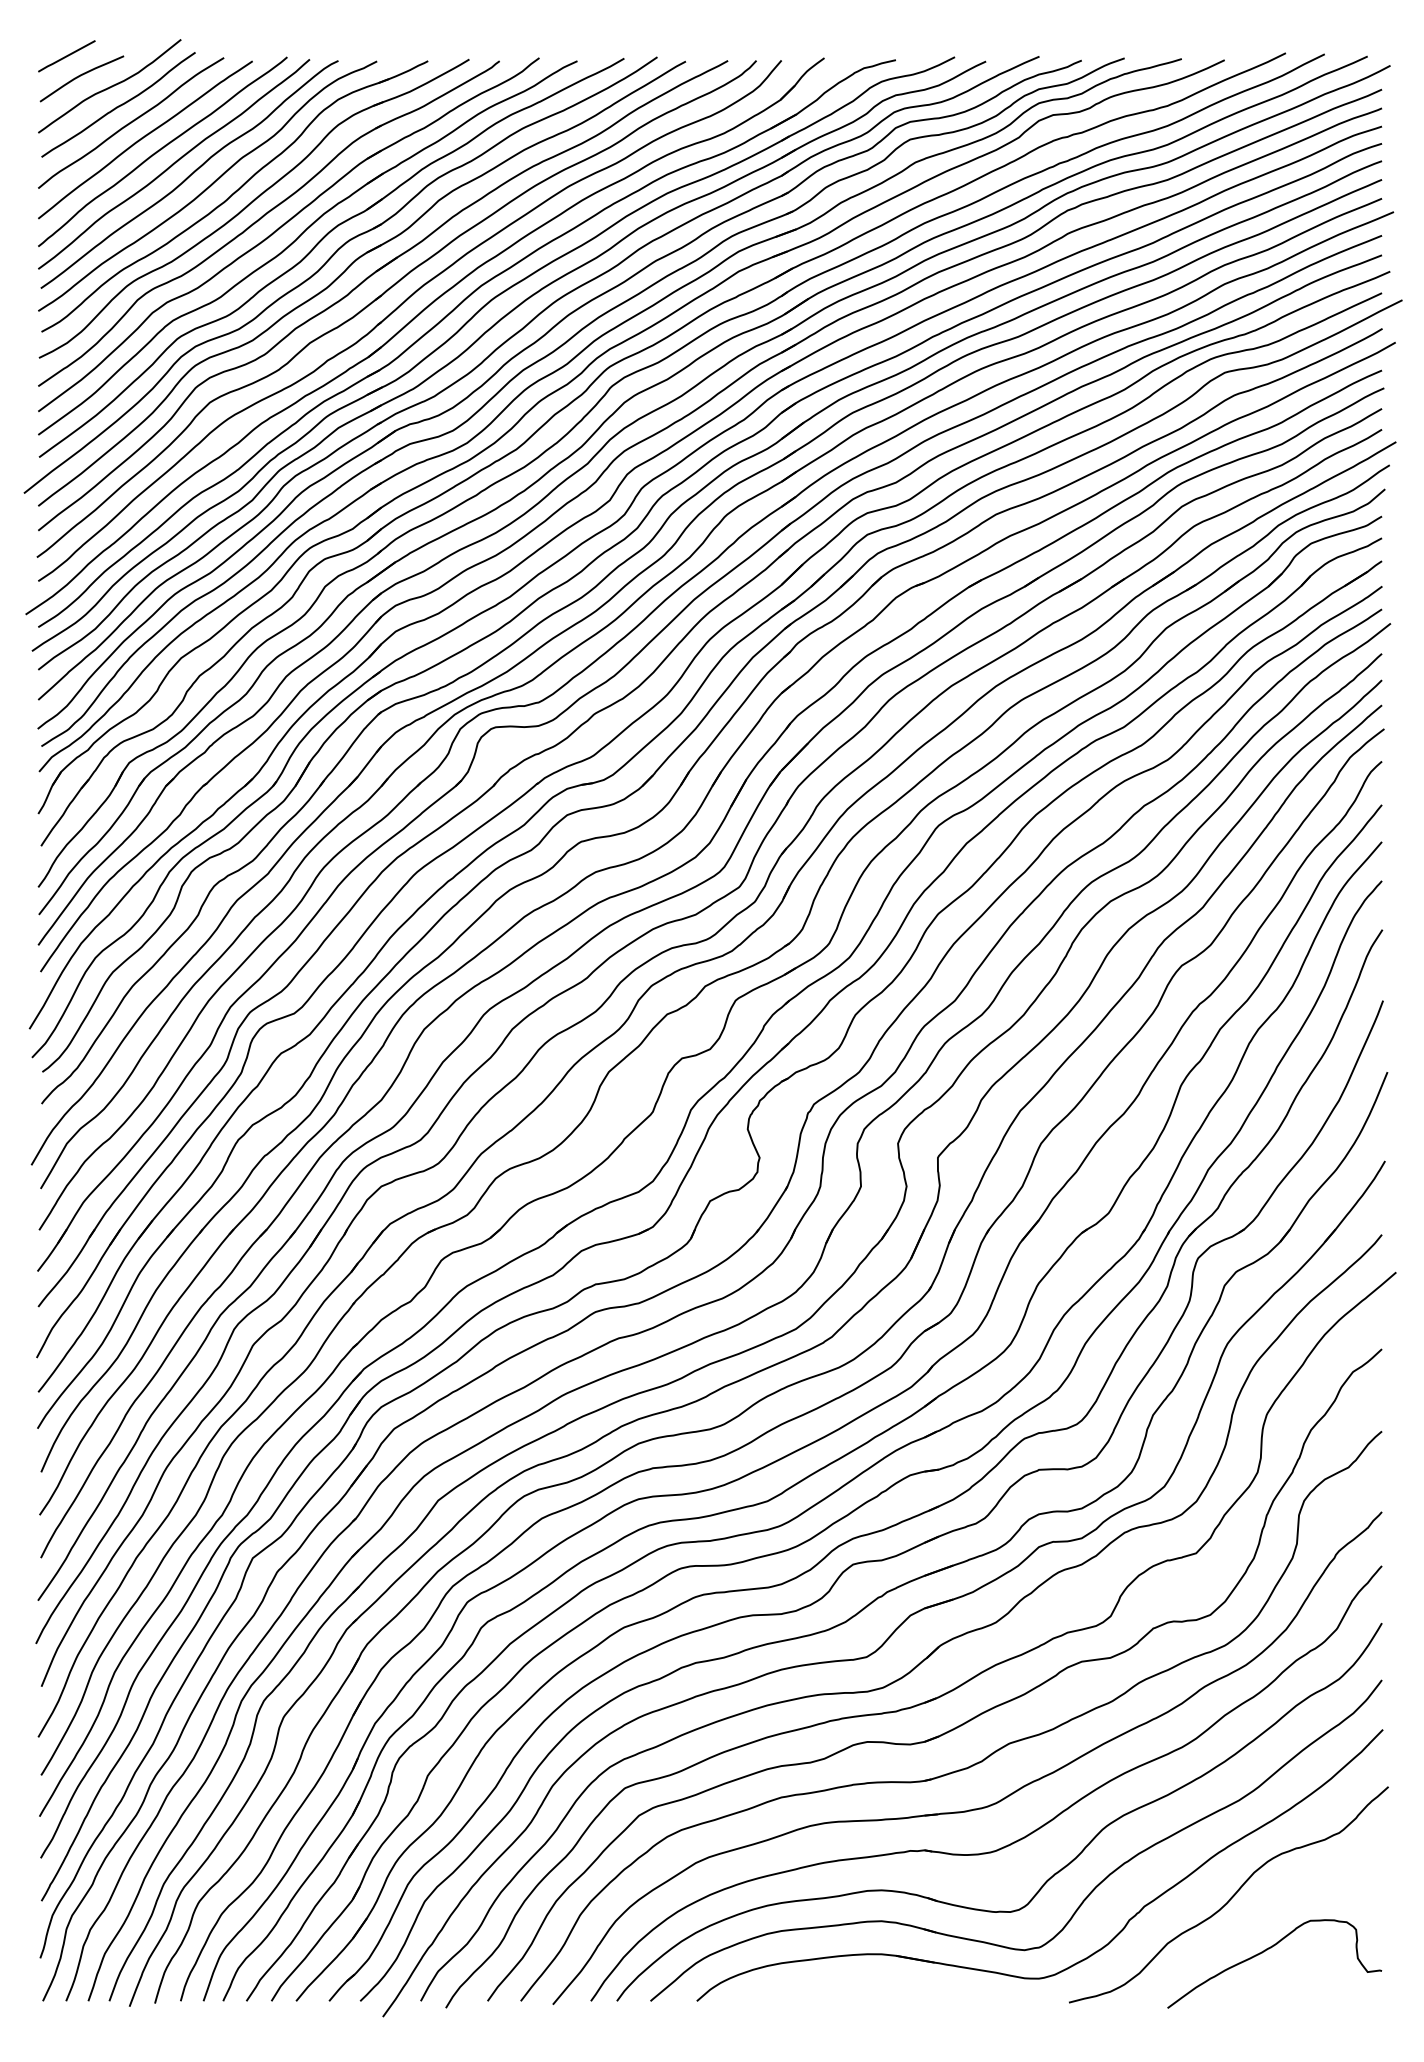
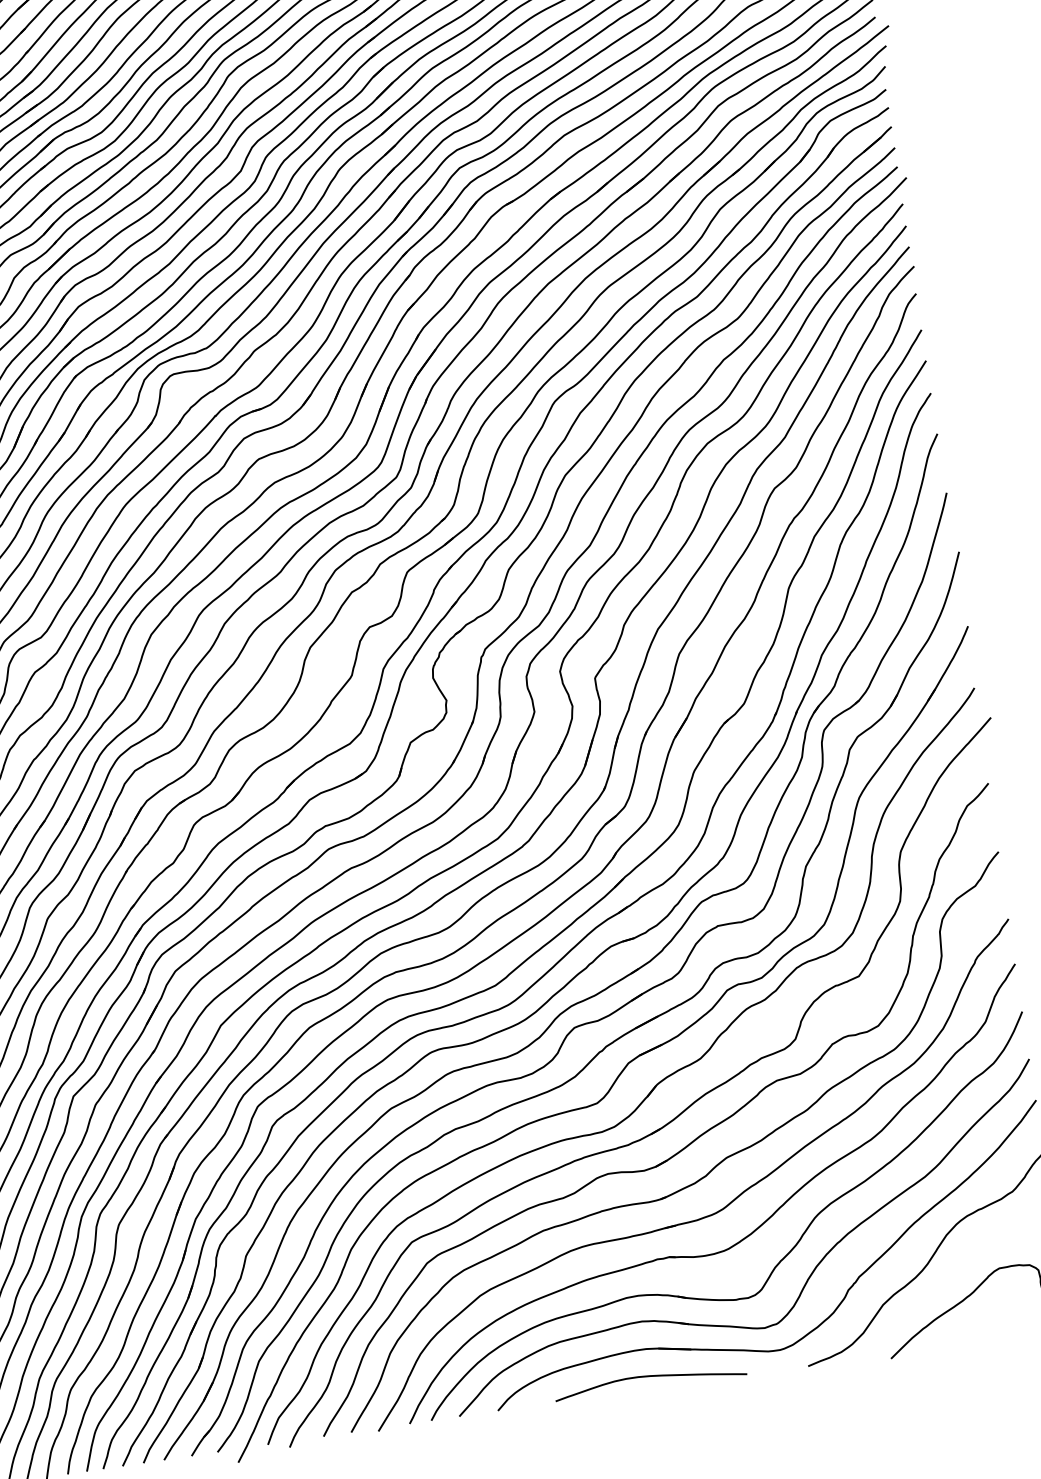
curve: (880, 1987) -> (649, 1376), added

